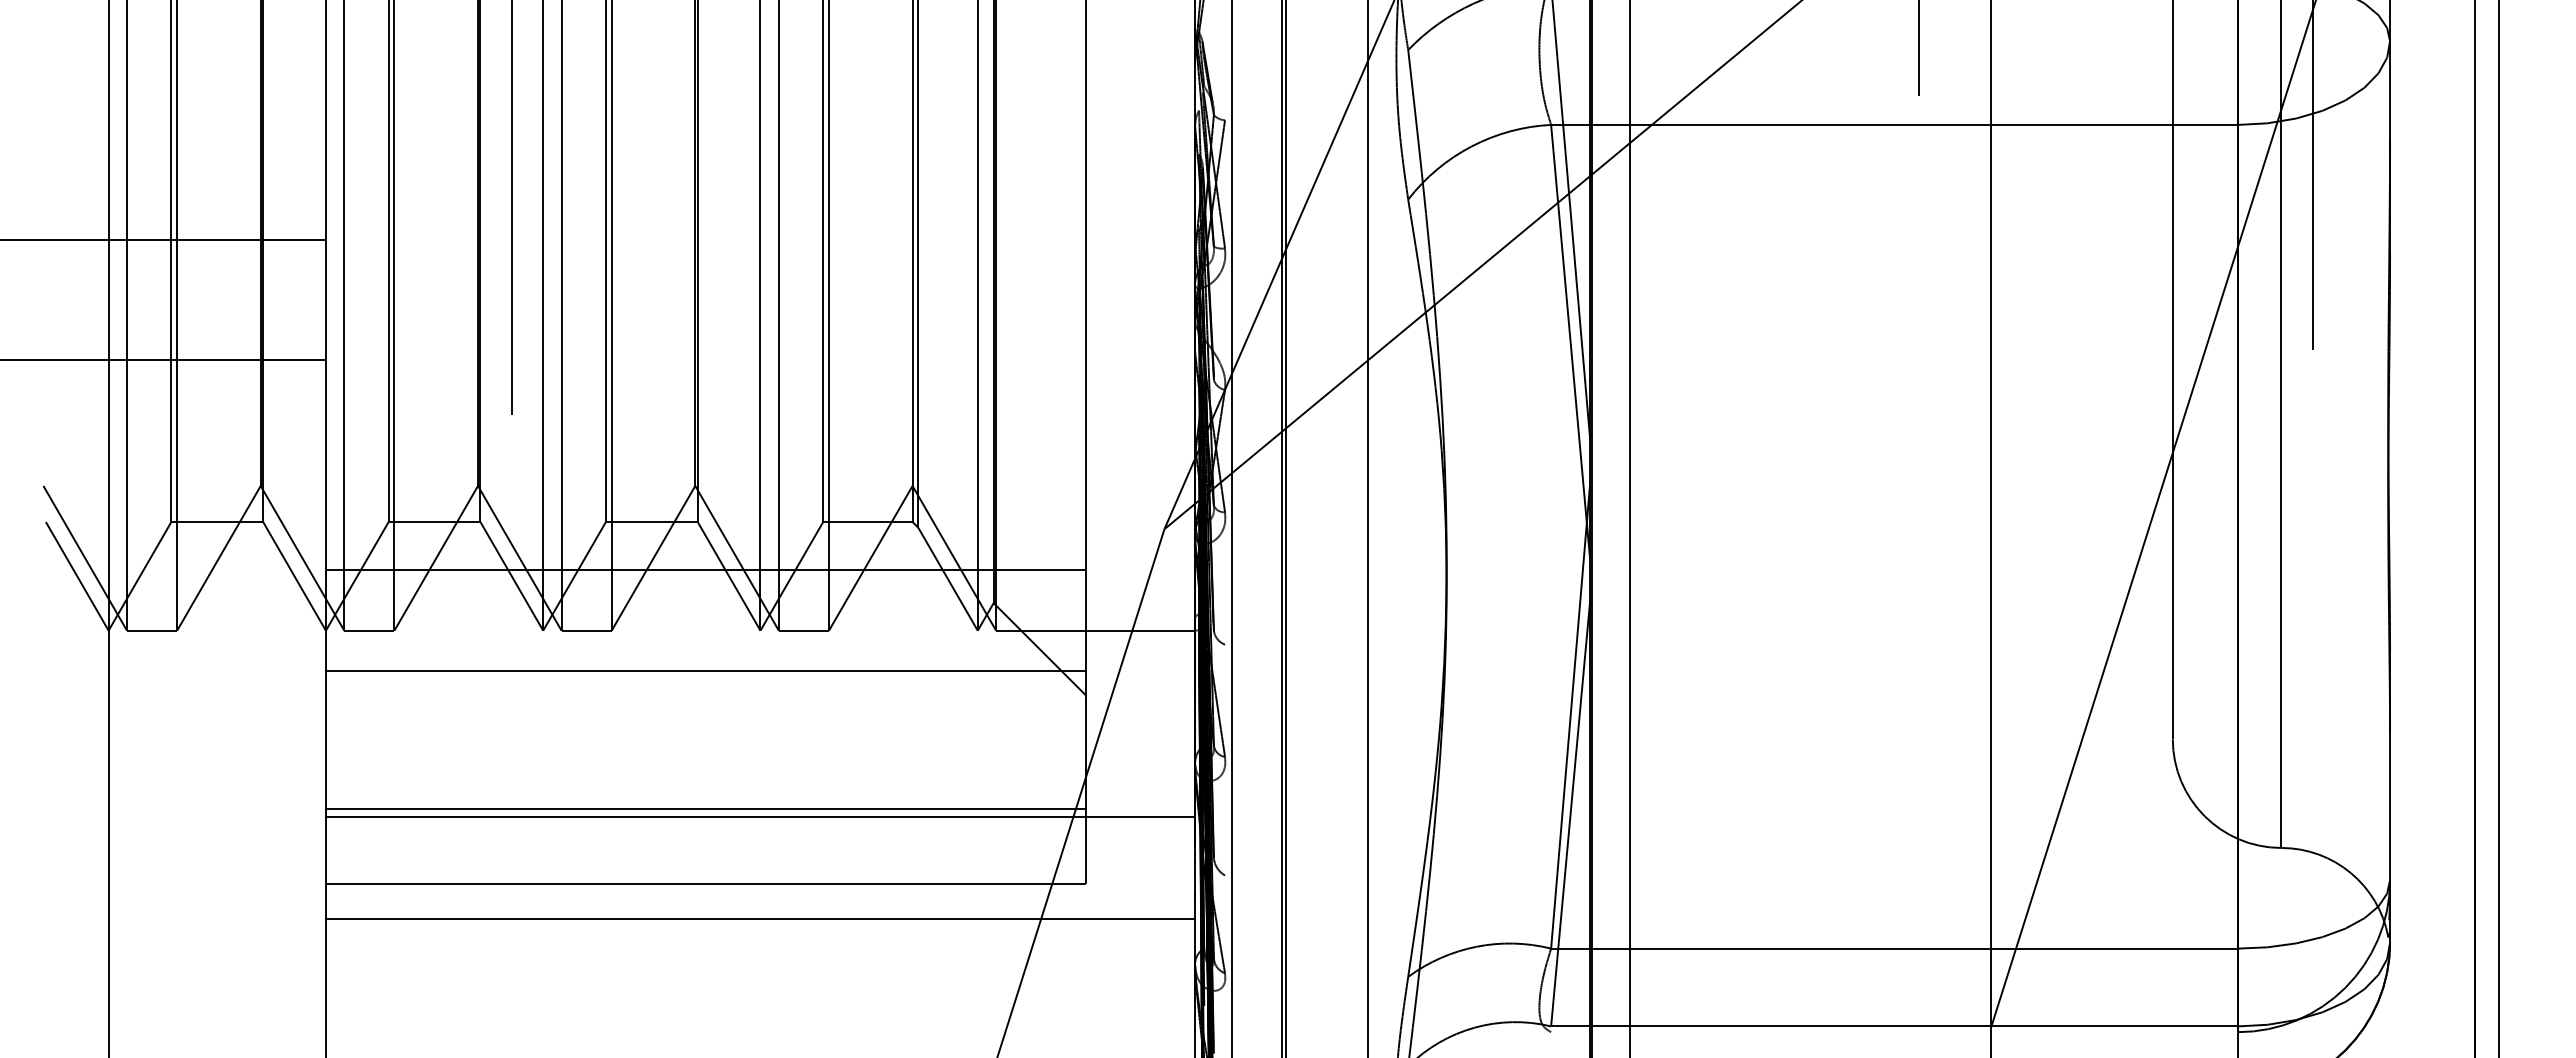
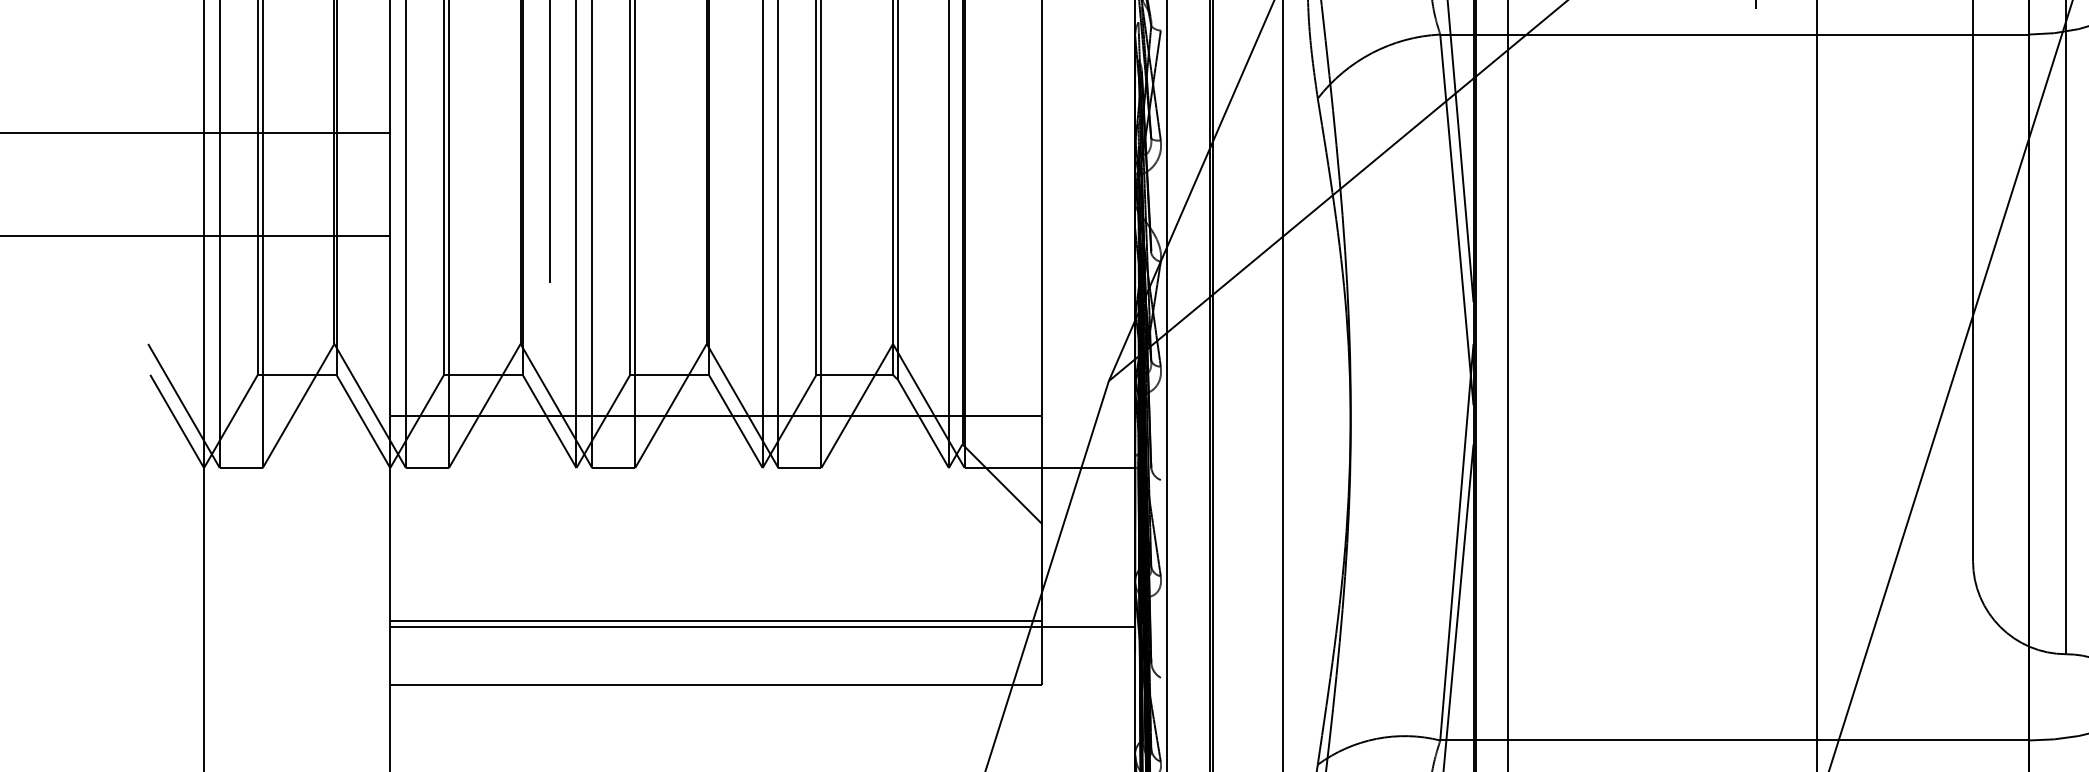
line: (705, 670) -> (715, 502), removed
line: (760, 918) -> (762, 714), removed

